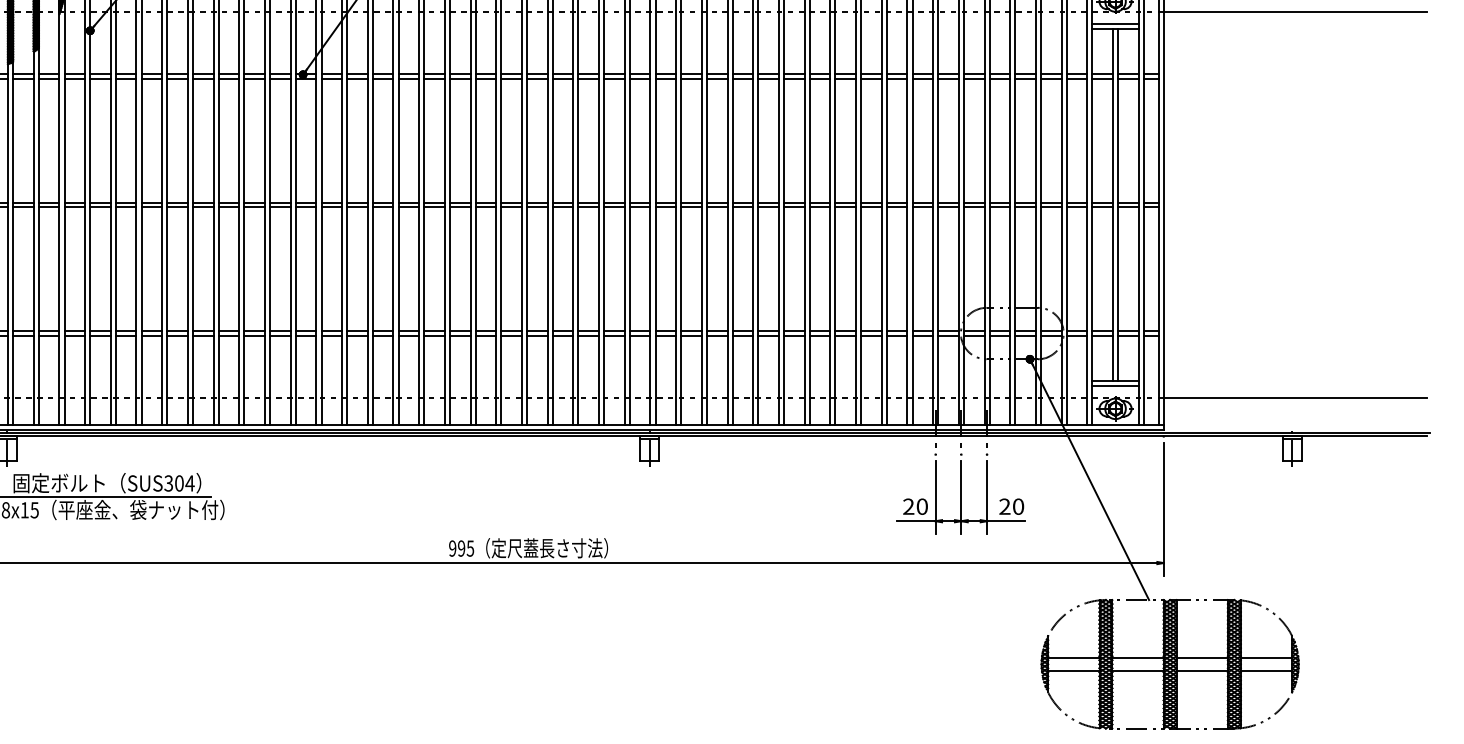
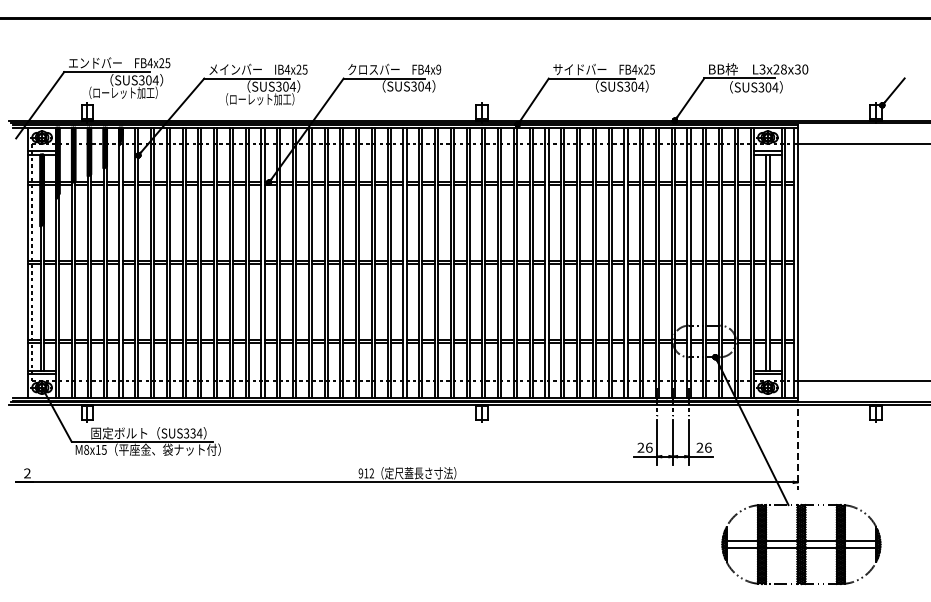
text: (178, 483) -> (192, 433), SUS304 -> SUS334
text: (922, 506) -> (649, 447), 20 -> 26
text: (1018, 506) -> (708, 447), 20 -> 26
line: (1163, 509) -> (797, 449), solid -> dashed
text: (465, 548) -> (368, 473), 995 -> 912

